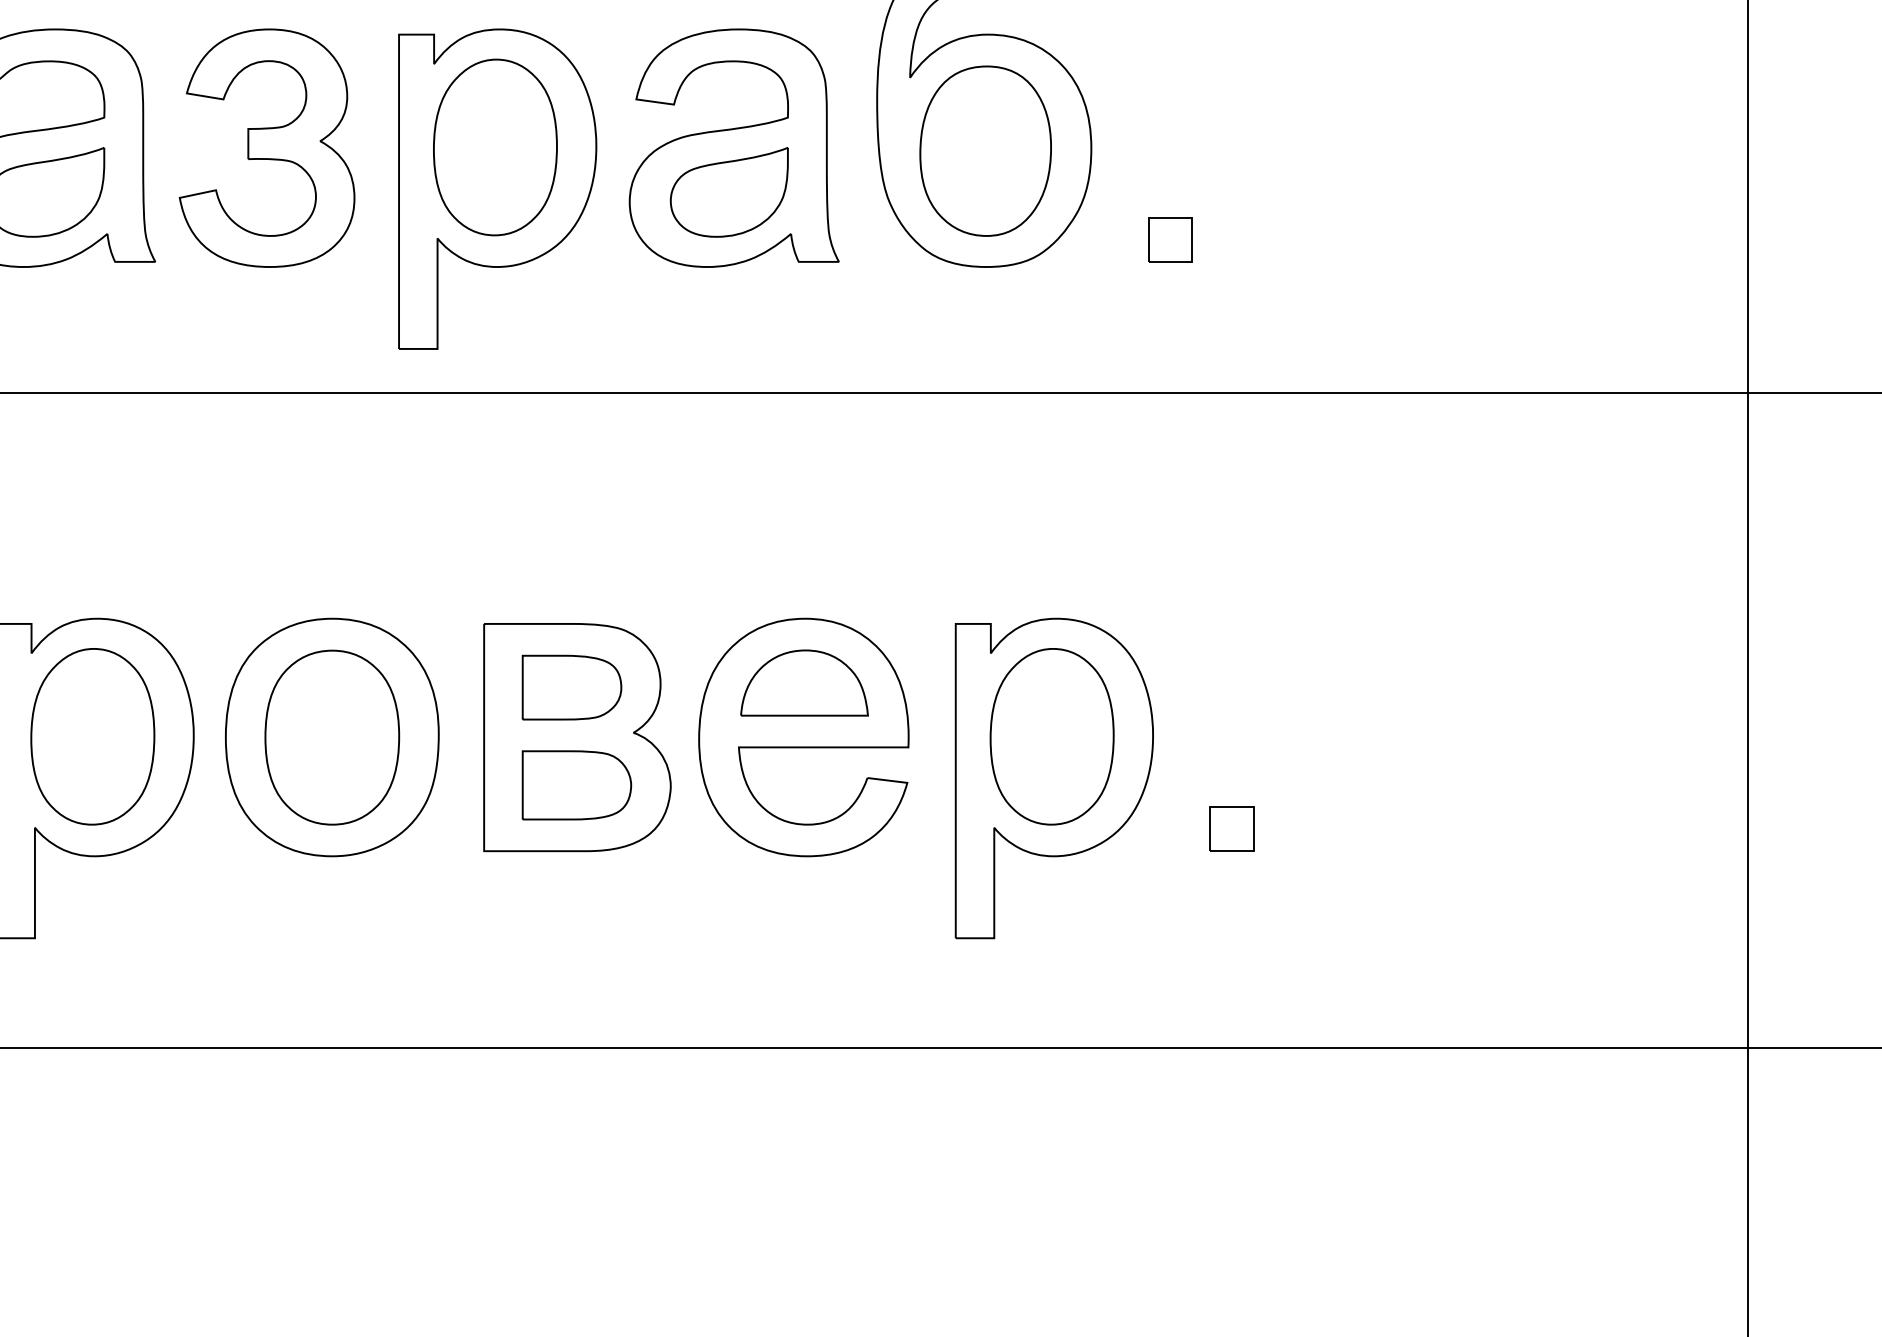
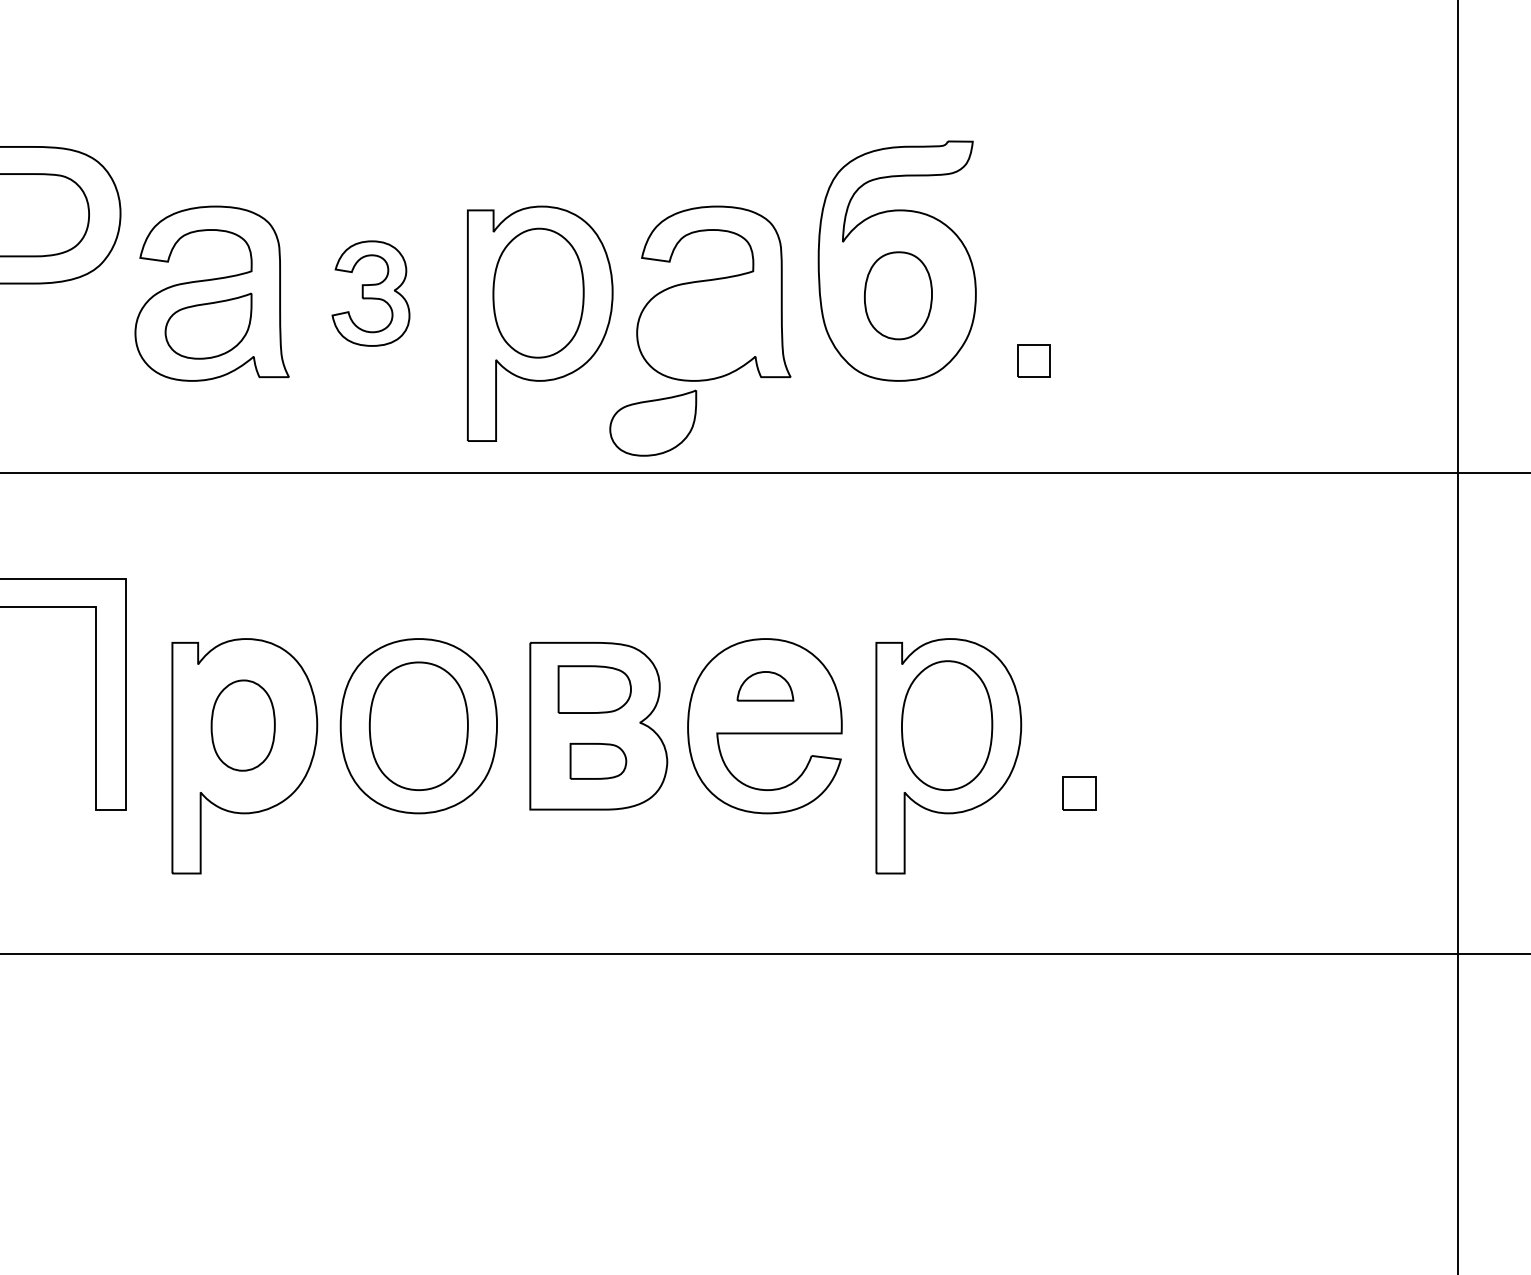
part: (266, 147) -> (370, 293), size x0.6
part: (985, 150) -> (898, 295), size x0.7
part: (729, 191) -> (653, 422), moved
part: (804, 683) -> (765, 686), size x0.6
part: (93, 736) -> (243, 725), size x0.7
part: (577, 785) -> (598, 761), size x0.7

